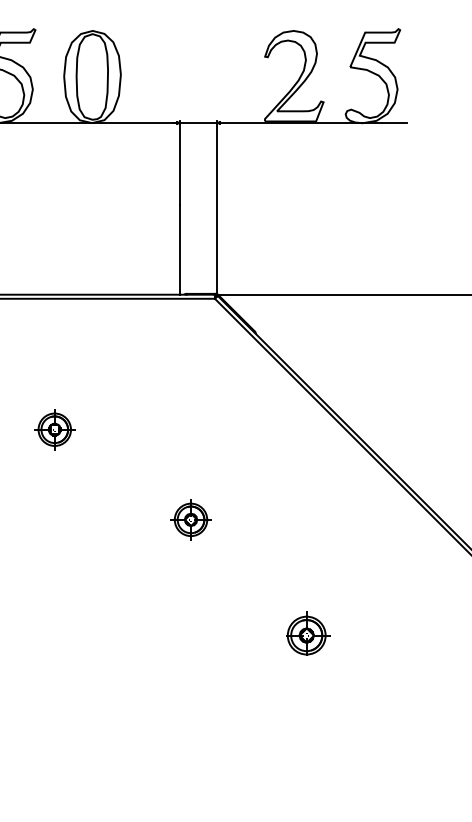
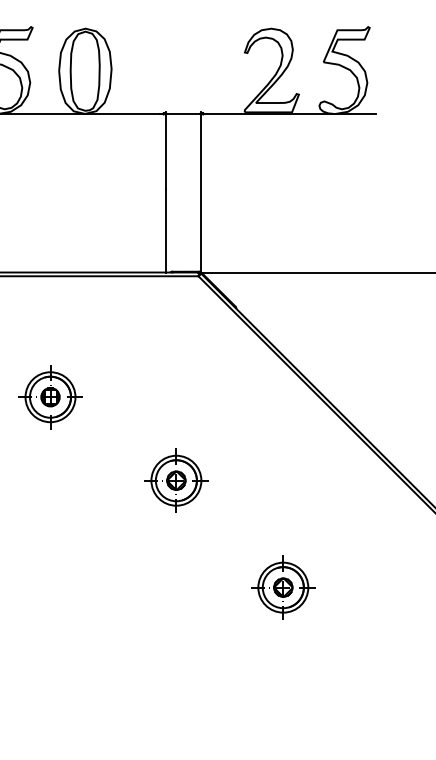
part: (54, 429) -> (50, 397), size x1.67
part: (191, 519) -> (176, 480), size x1.67
part: (306, 635) -> (283, 587), size x1.43

